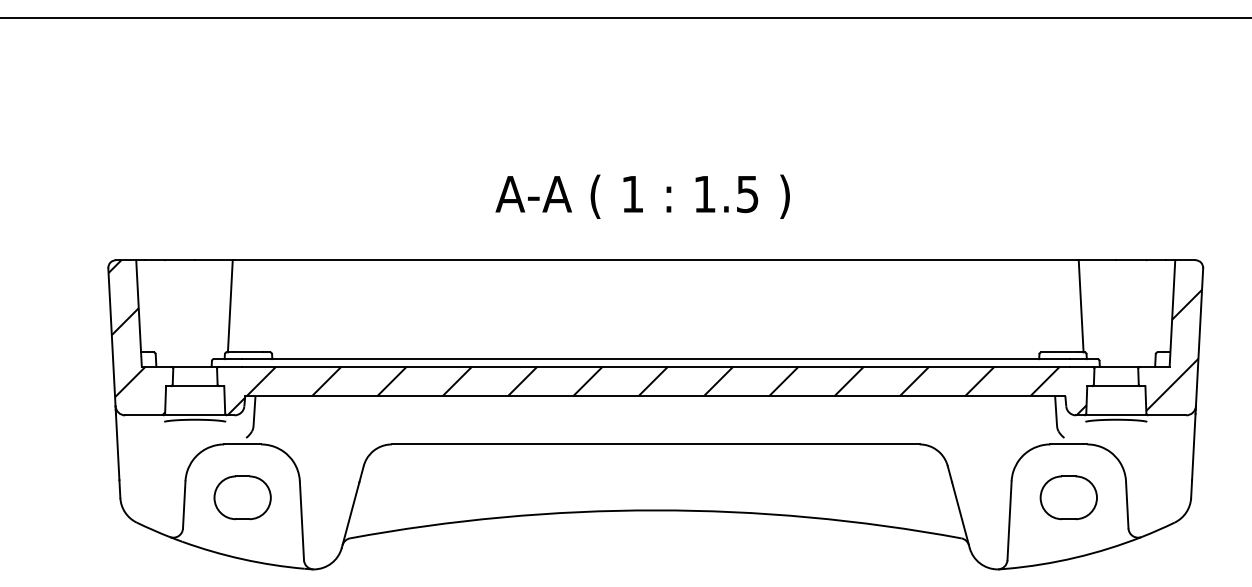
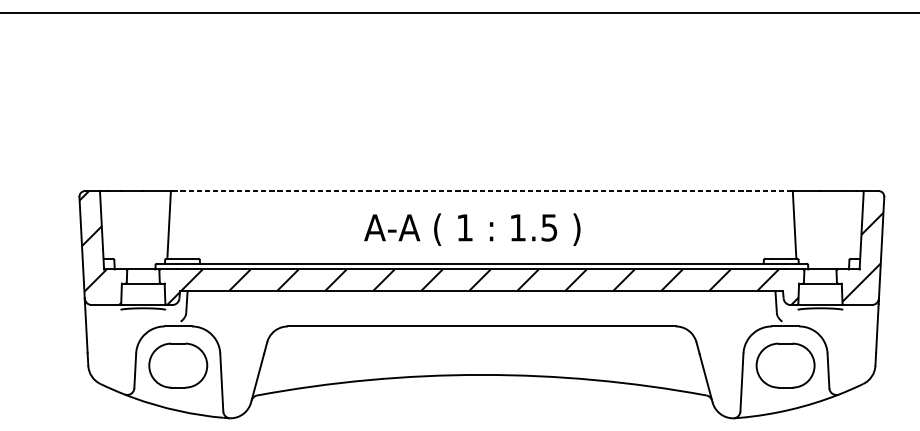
text: (642, 196) -> (472, 229), moved
line: (656, 260) -> (482, 191), solid -> dashed
part: (242, 497) -> (178, 365), size x1.4
part: (1068, 497) -> (785, 365), size x1.4

